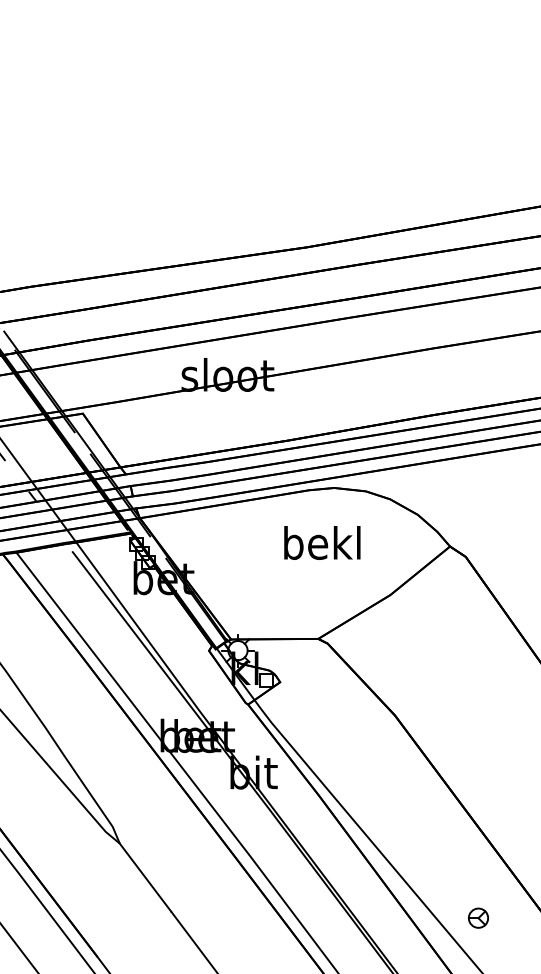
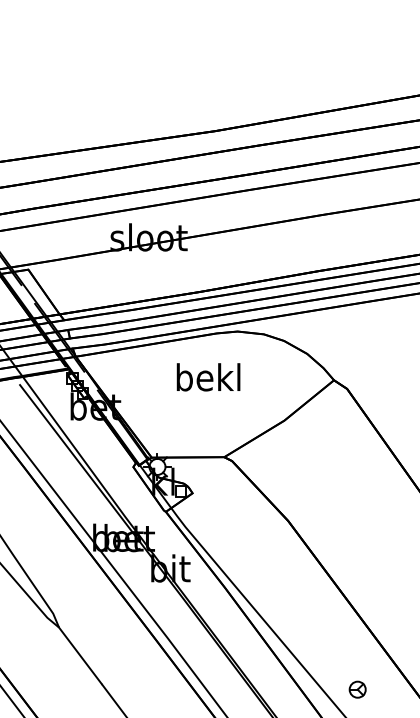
text: (322, 542) -> (208, 376), moved

